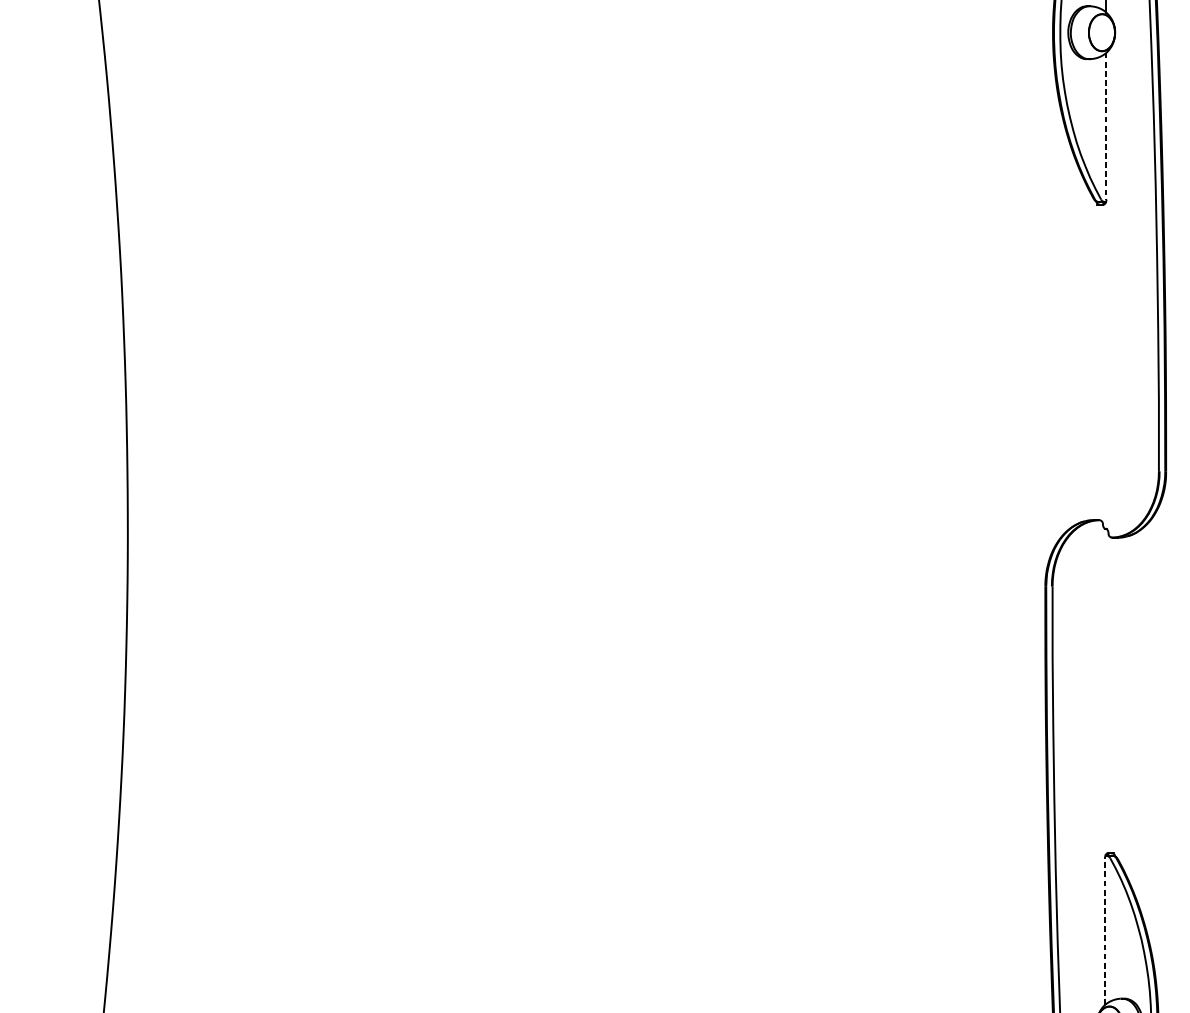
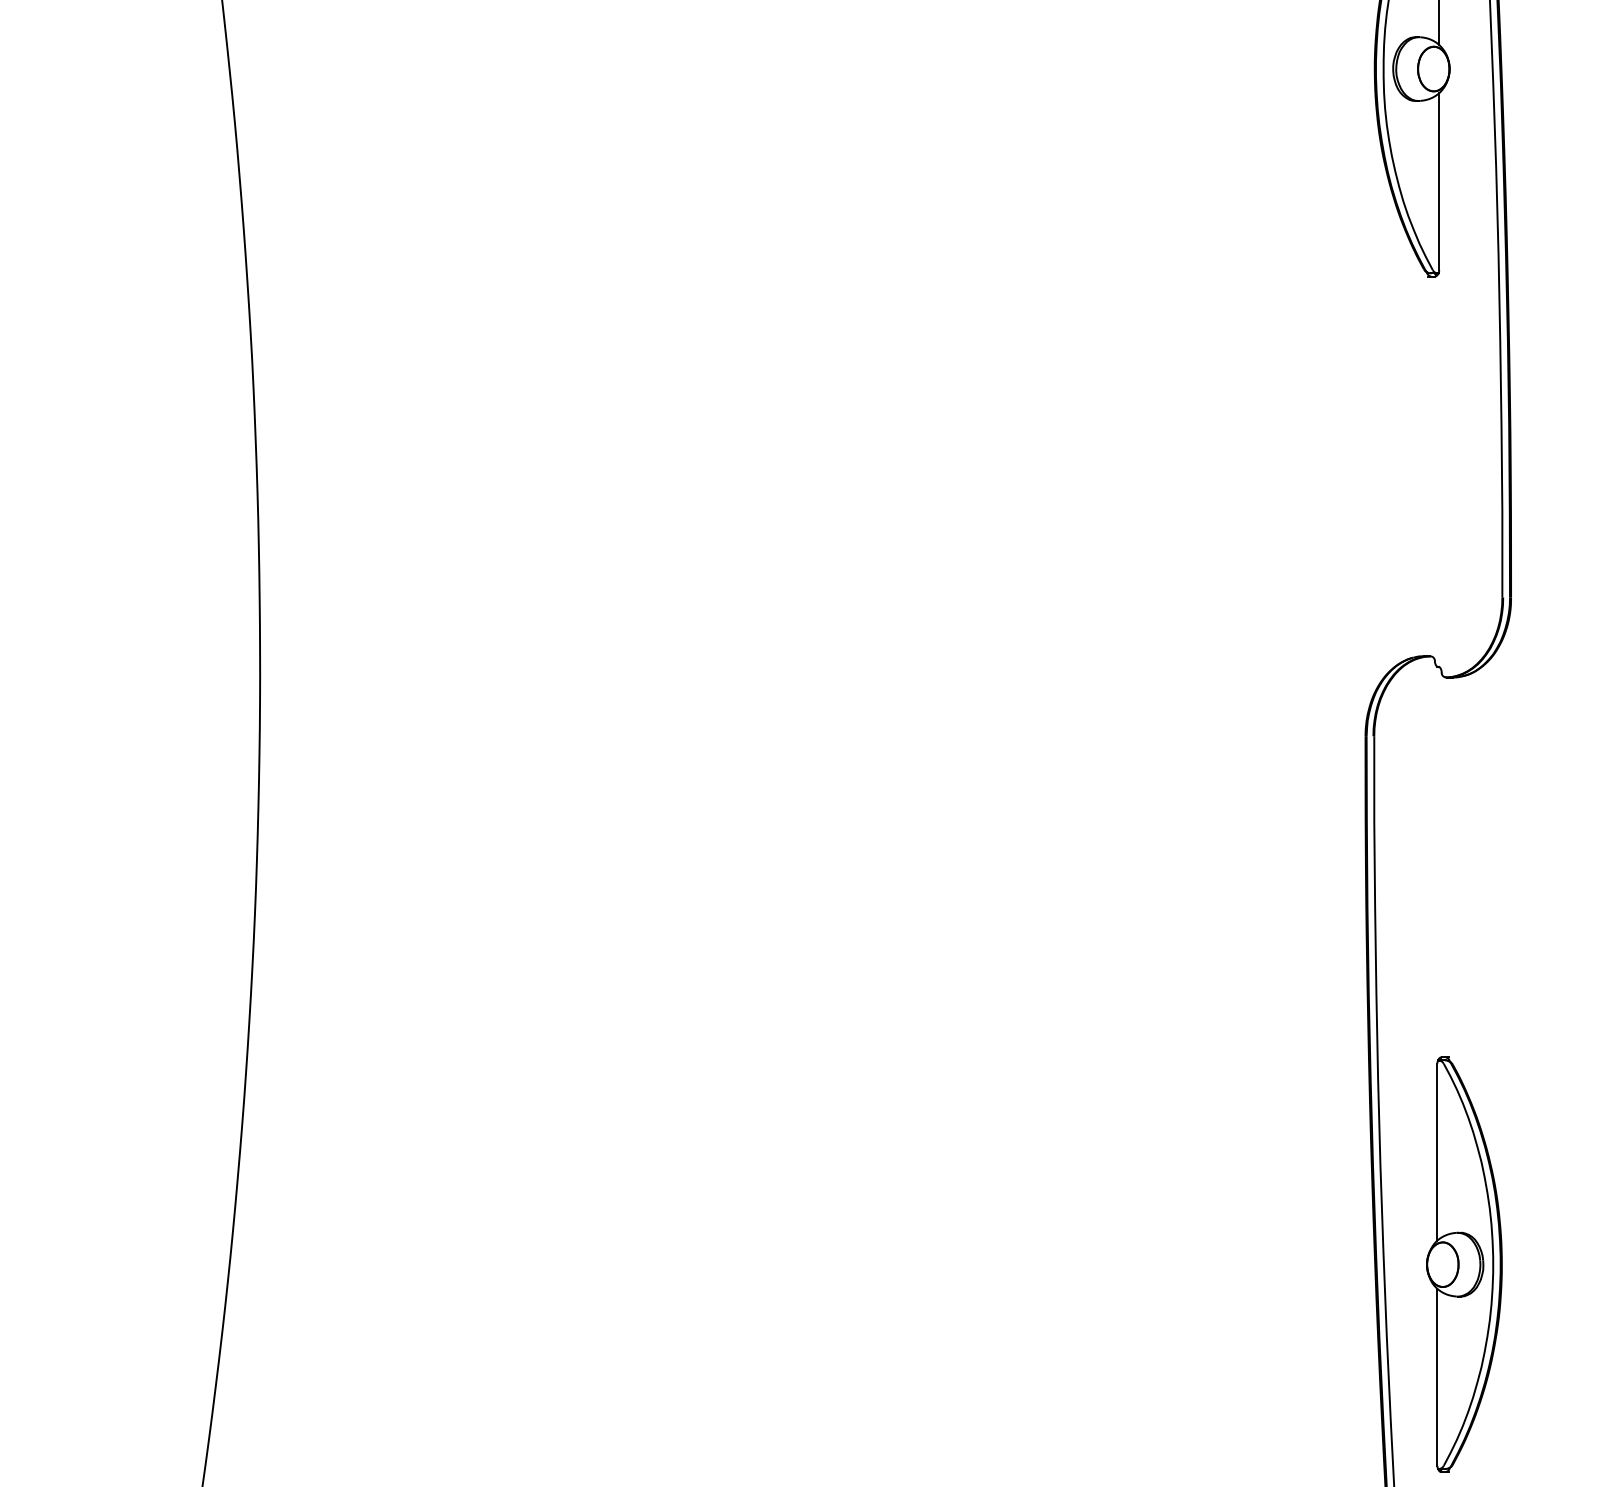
line: (1106, 126) -> (1439, 181), dashed -> solid
line: (1105, 931) -> (1437, 1152), dashed -> solid

